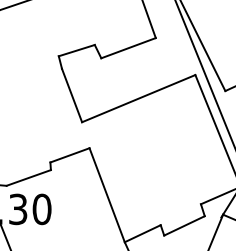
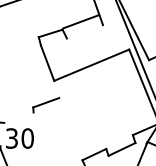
line: (127, 47) -> (80, 21), moved
line: (28, 177) -> (18, 117), removed
line: (106, 195) -> (70, 129), removed

